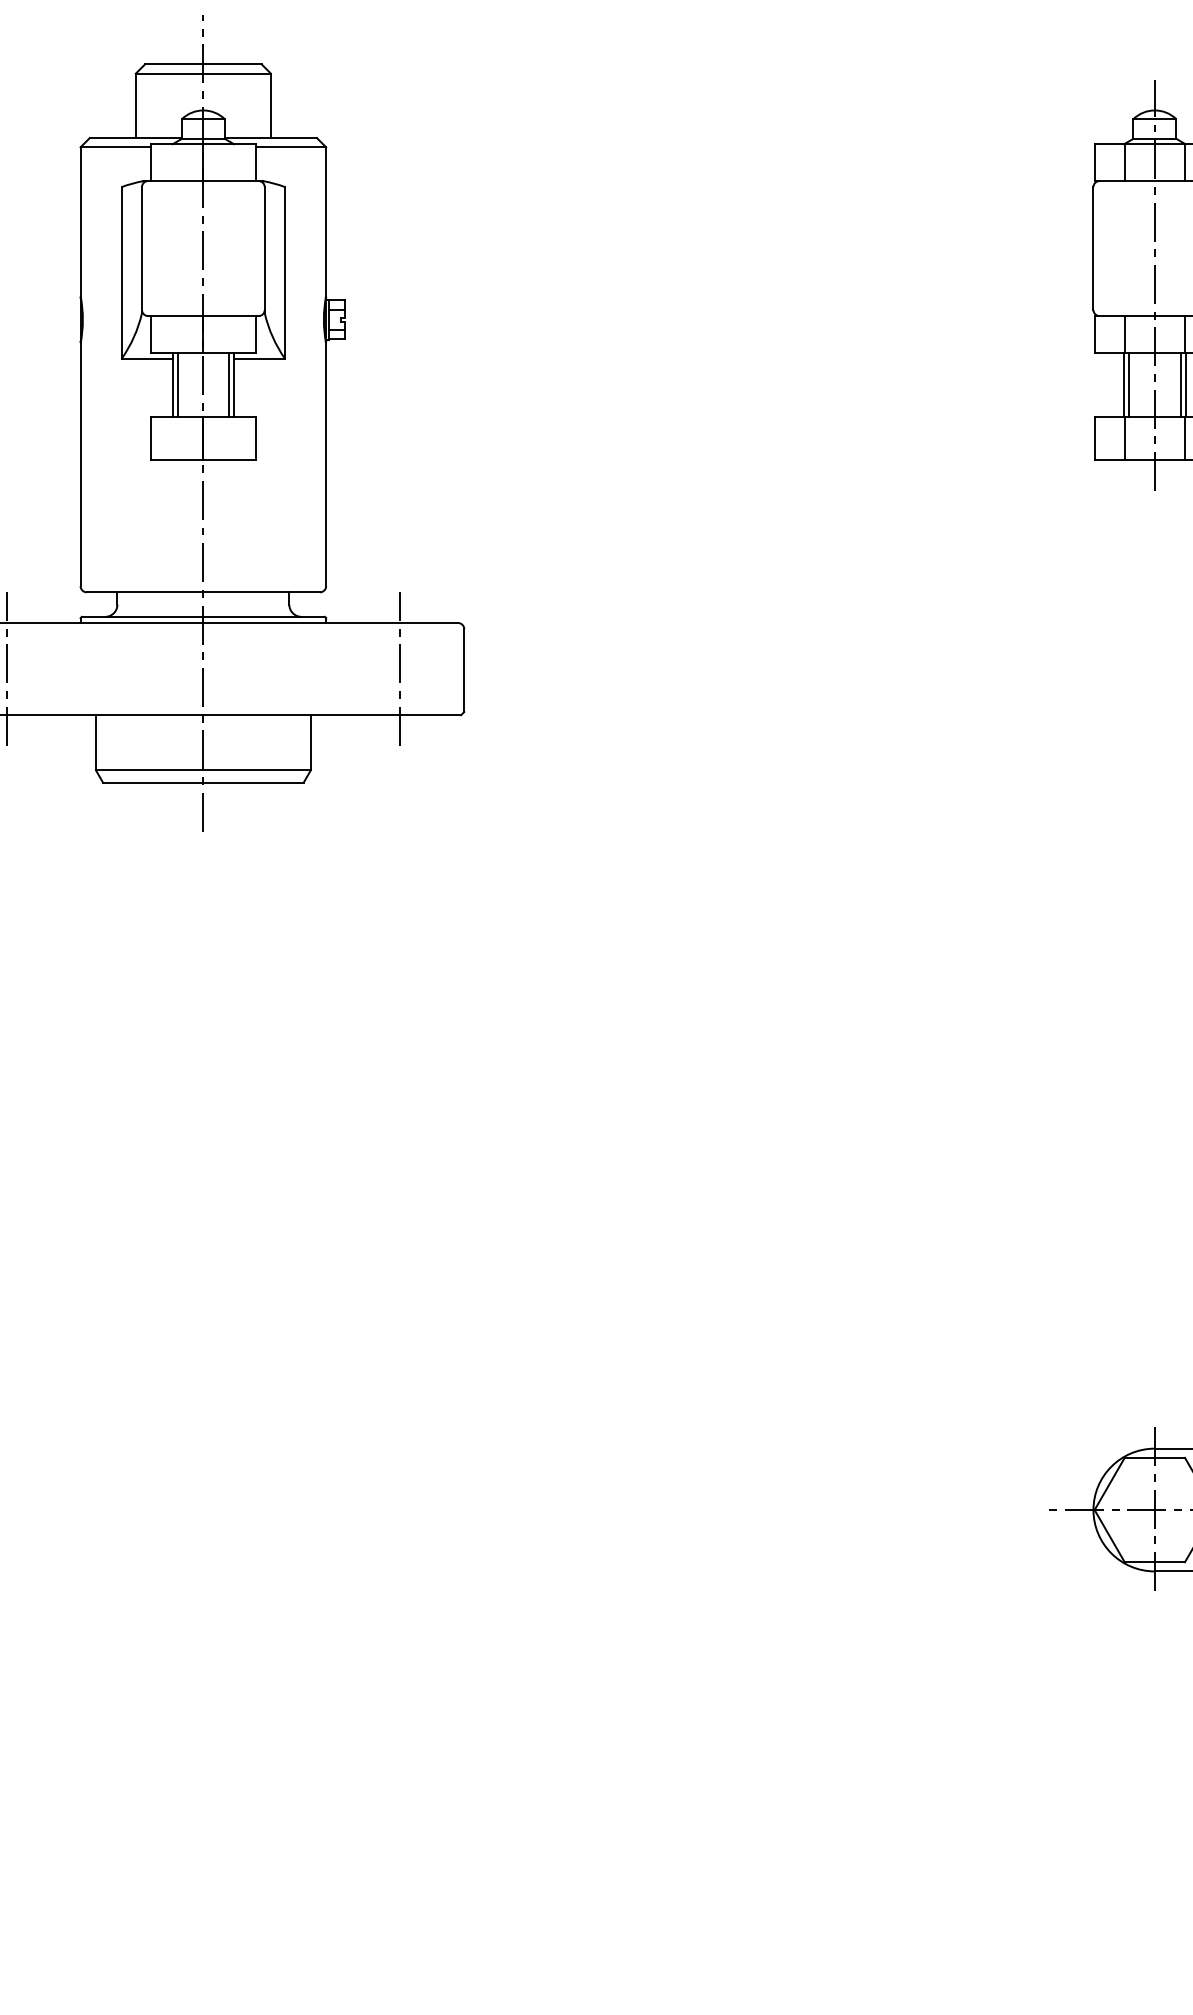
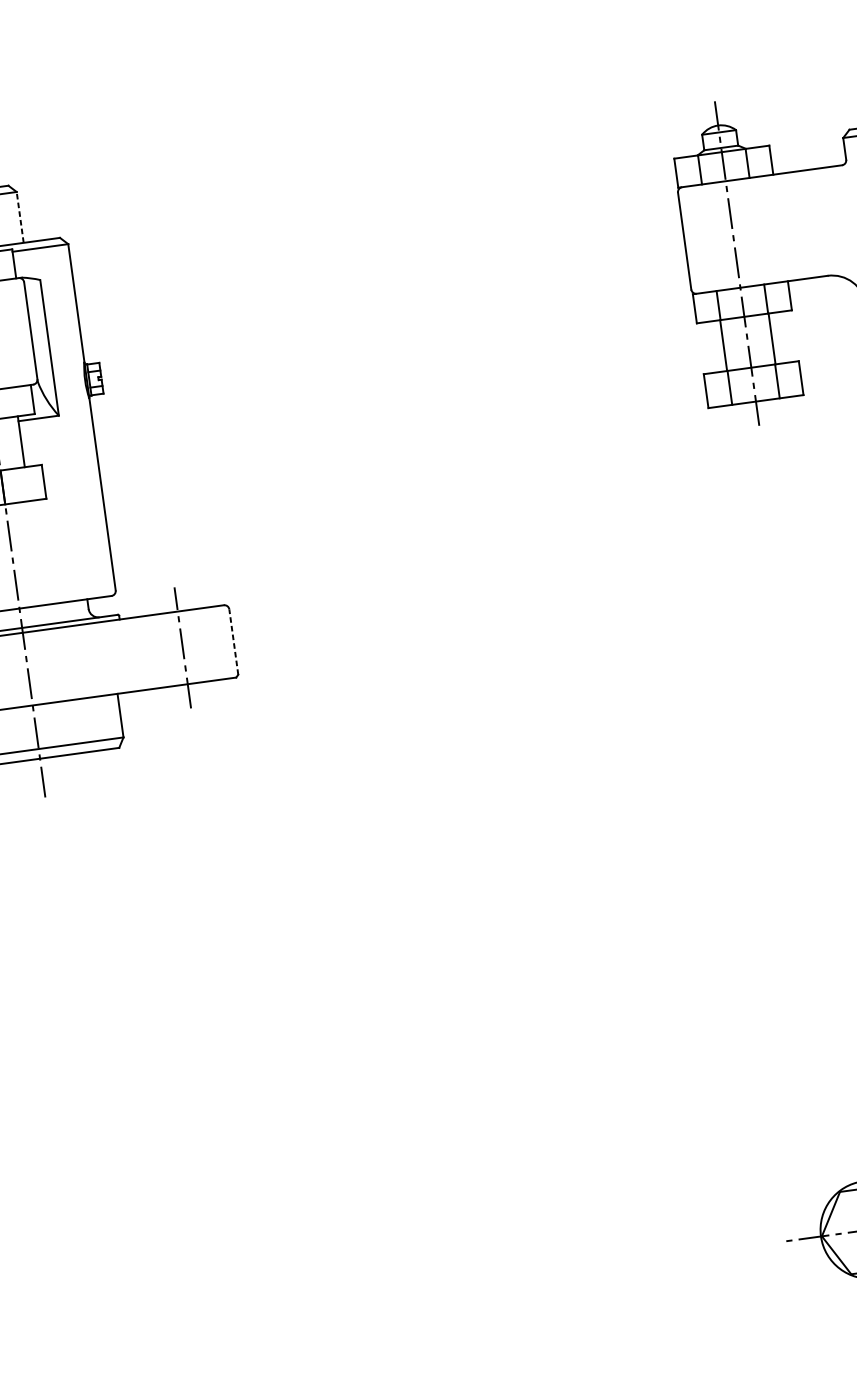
line: (270, 105) -> (19, 217), solid -> dashed
line: (229, 384) -> (17, 441), removed
line: (1129, 384) -> (727, 344), removed
line: (1180, 384) -> (768, 338), removed
line: (464, 670) -> (233, 642), solid -> dashed

